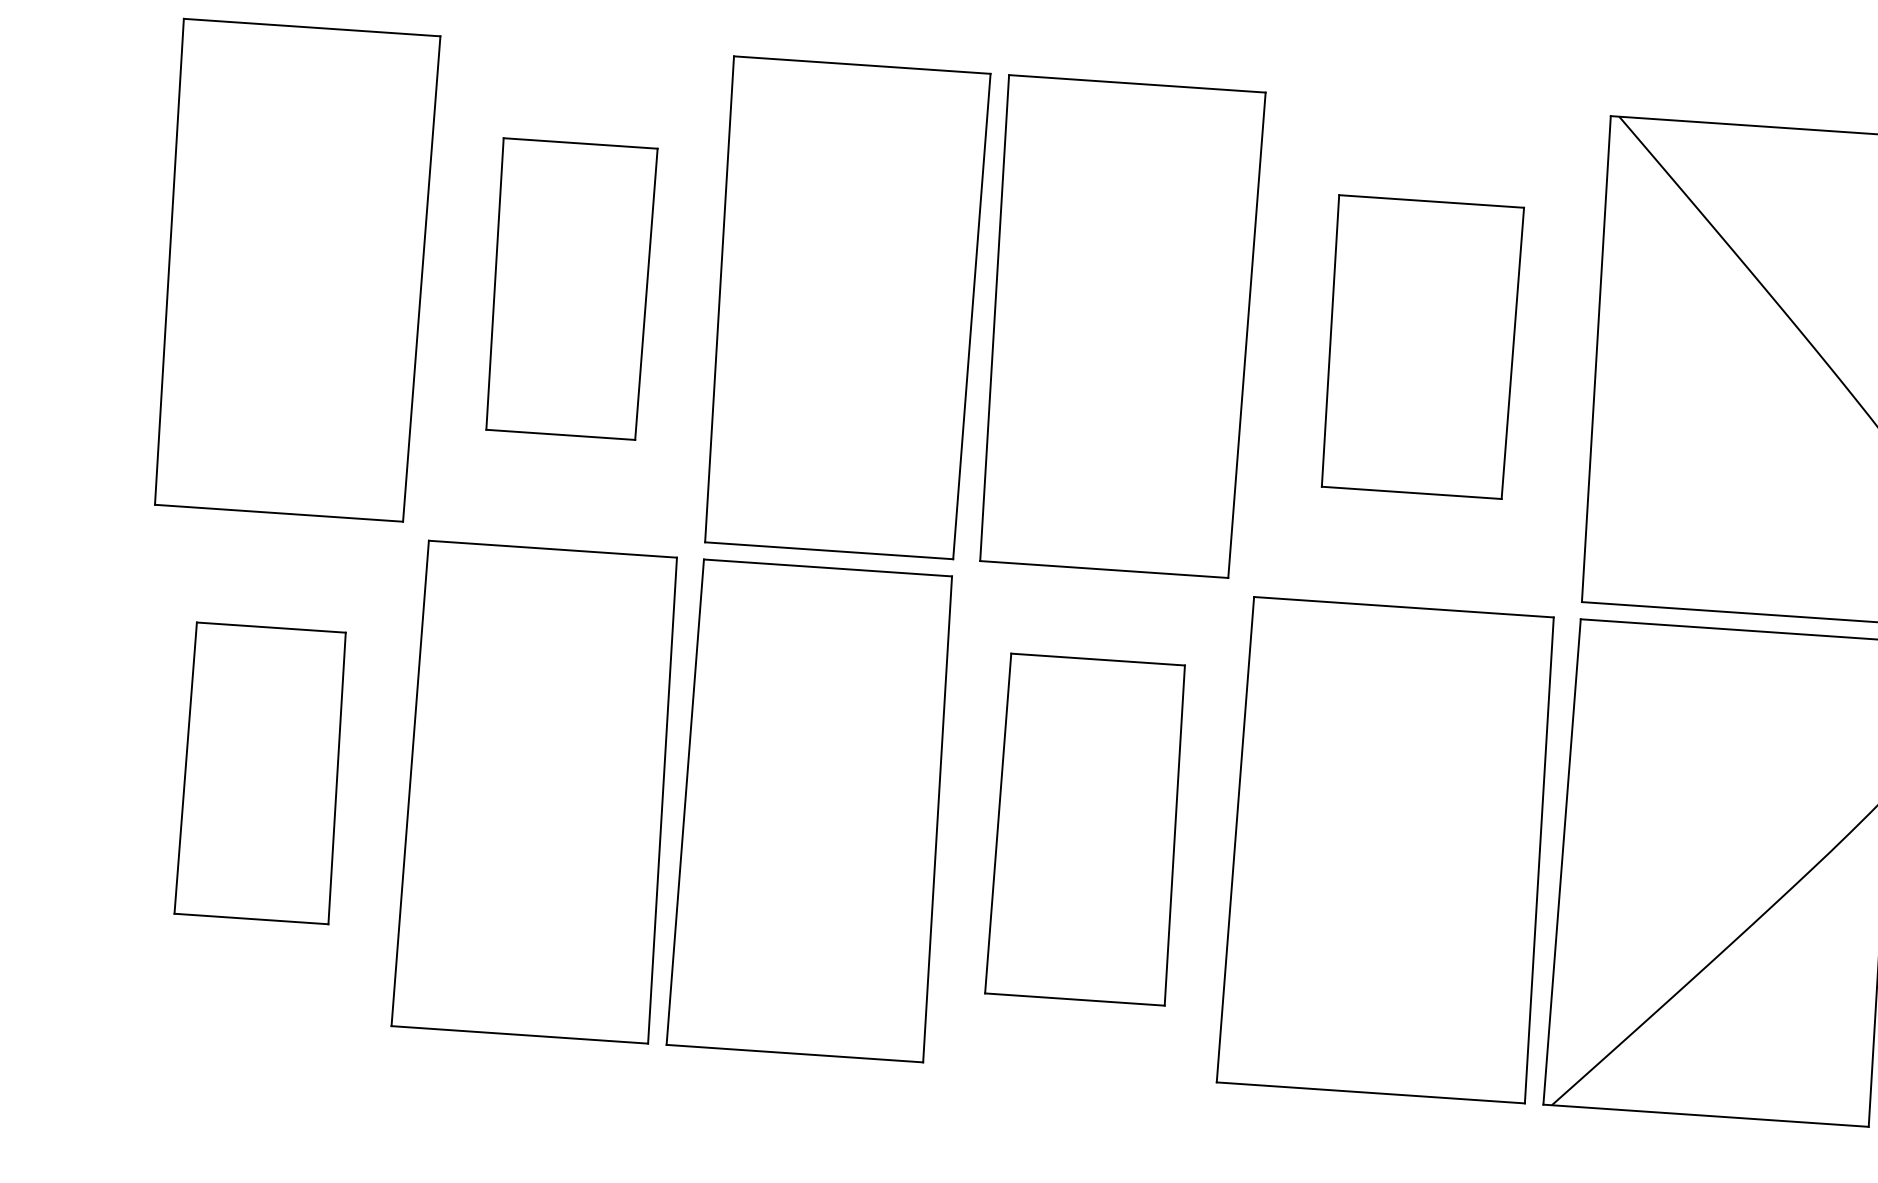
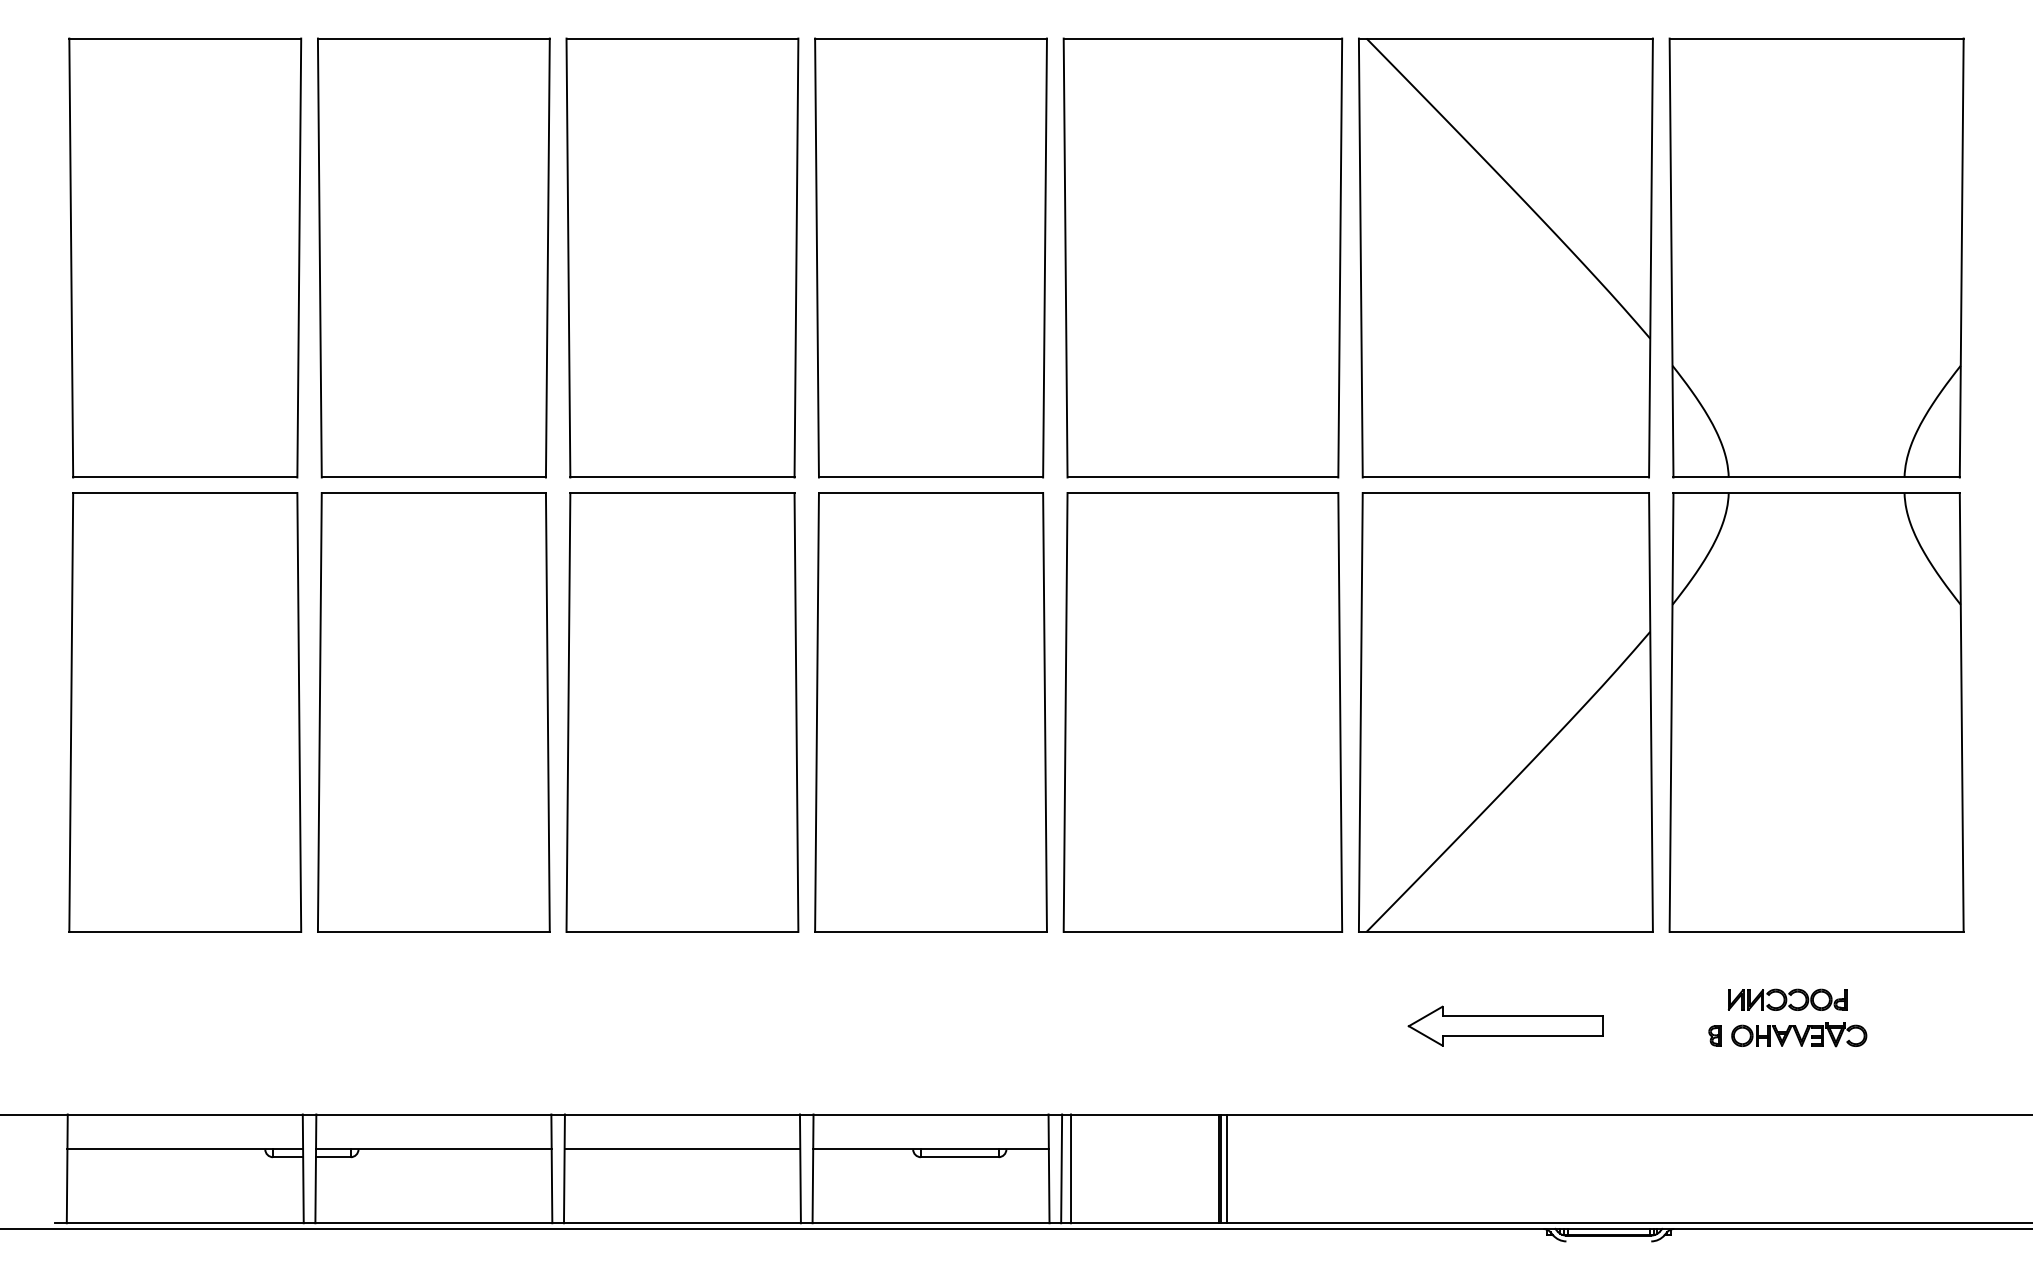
part: (570, 288) -> (433, 257), size x1.67
part: (1421, 346) -> (1202, 257), size x1.67
part: (261, 773) -> (185, 712), size x1.67
part: (1085, 829) -> (930, 712), size x1.43

